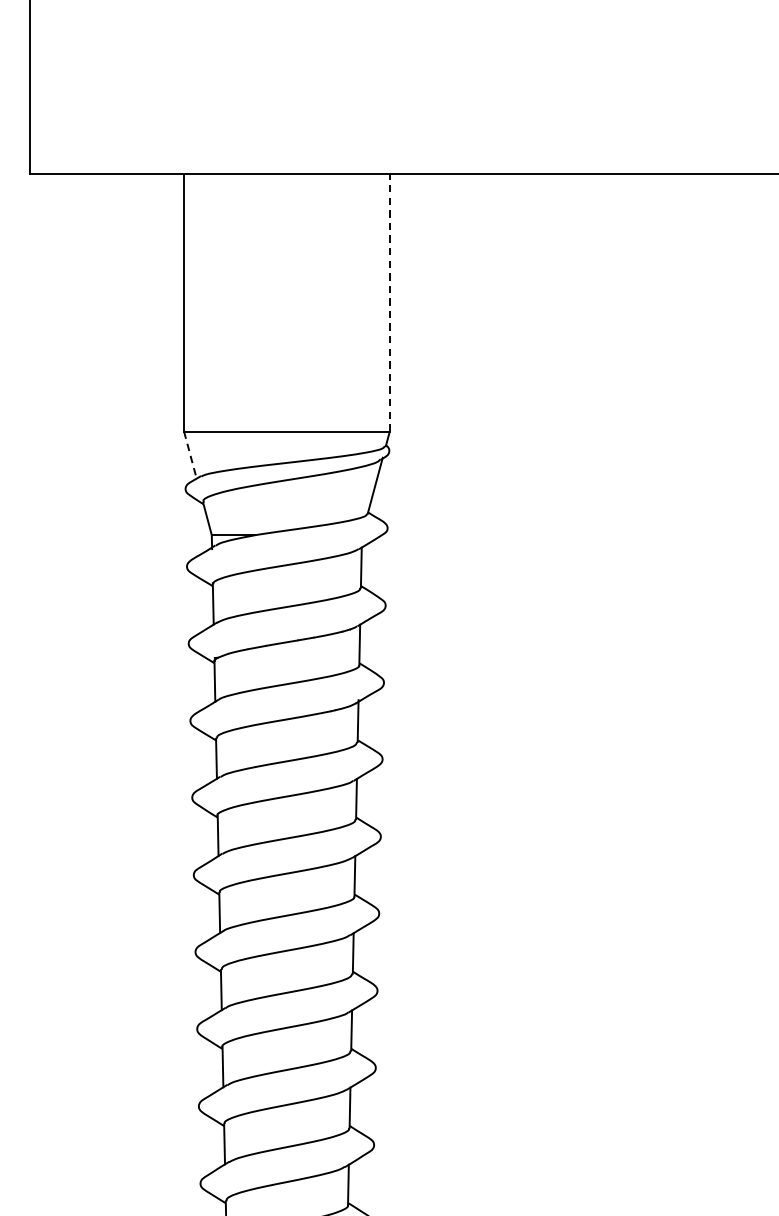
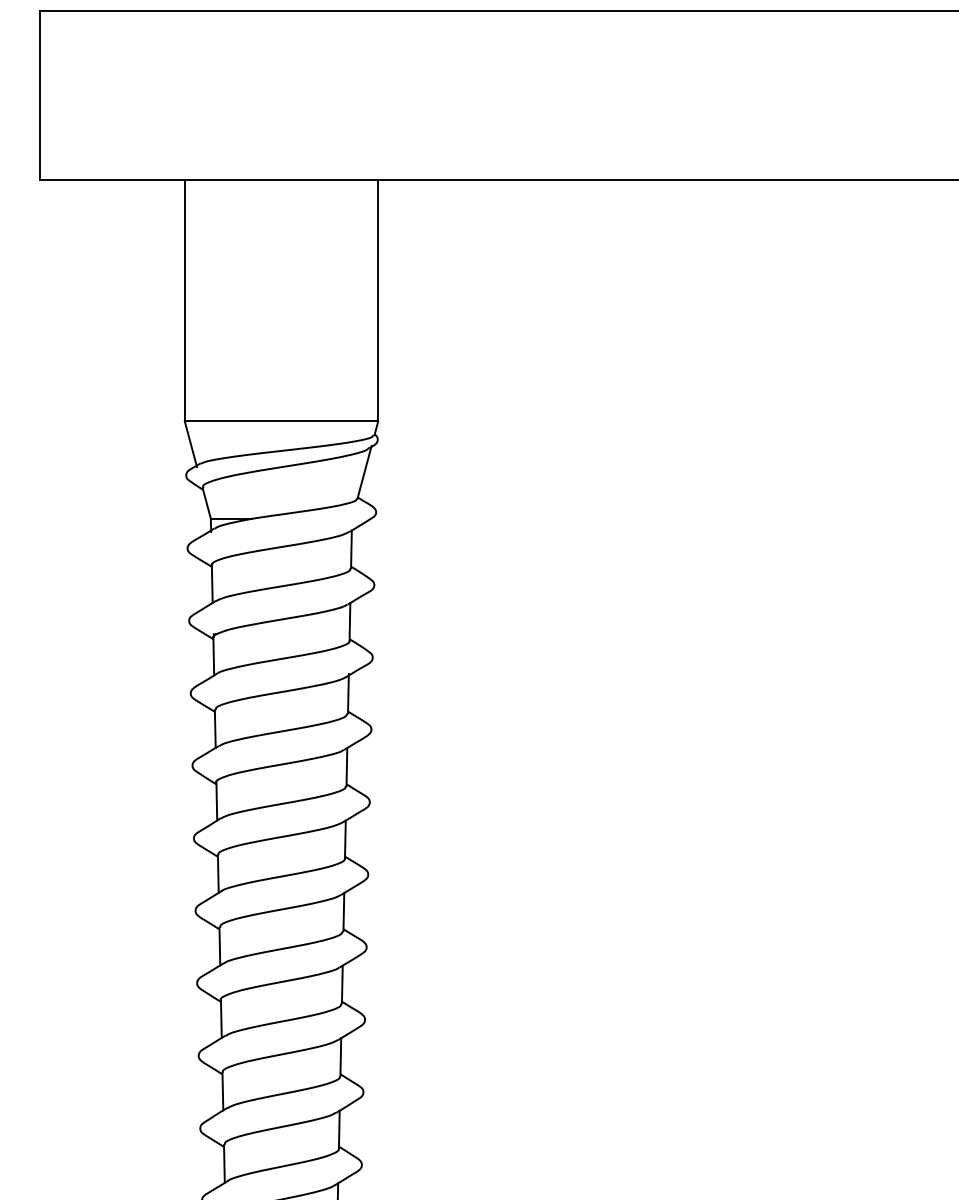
line: (390, 302) -> (378, 300), dashed -> solid
line: (190, 456) -> (190, 444), dashed -> solid

